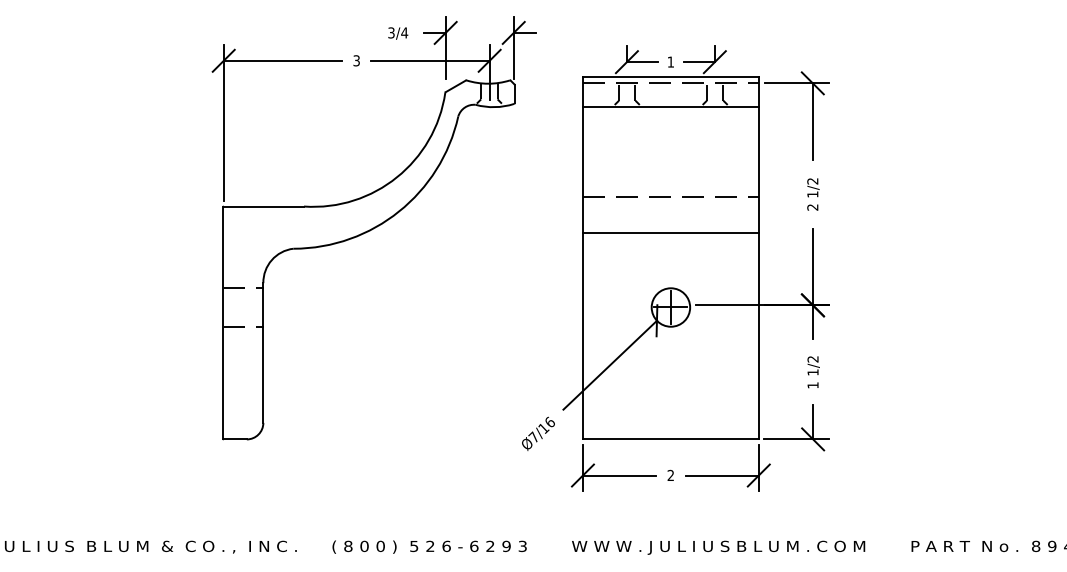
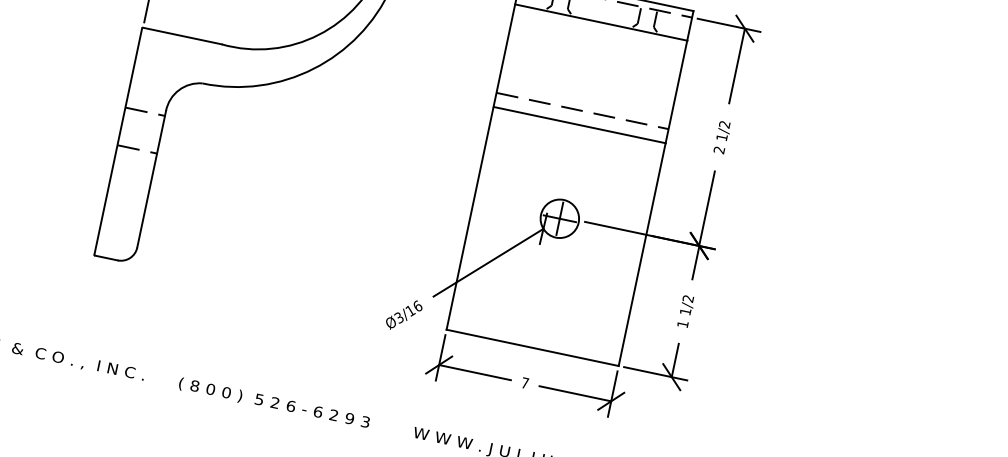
line: (671, 232) -> (580, 124), moved
text: (533, 437) -> (398, 317), Ø7/16 -> Ø3/16
text: (670, 474) -> (524, 382), 2 -> 7

